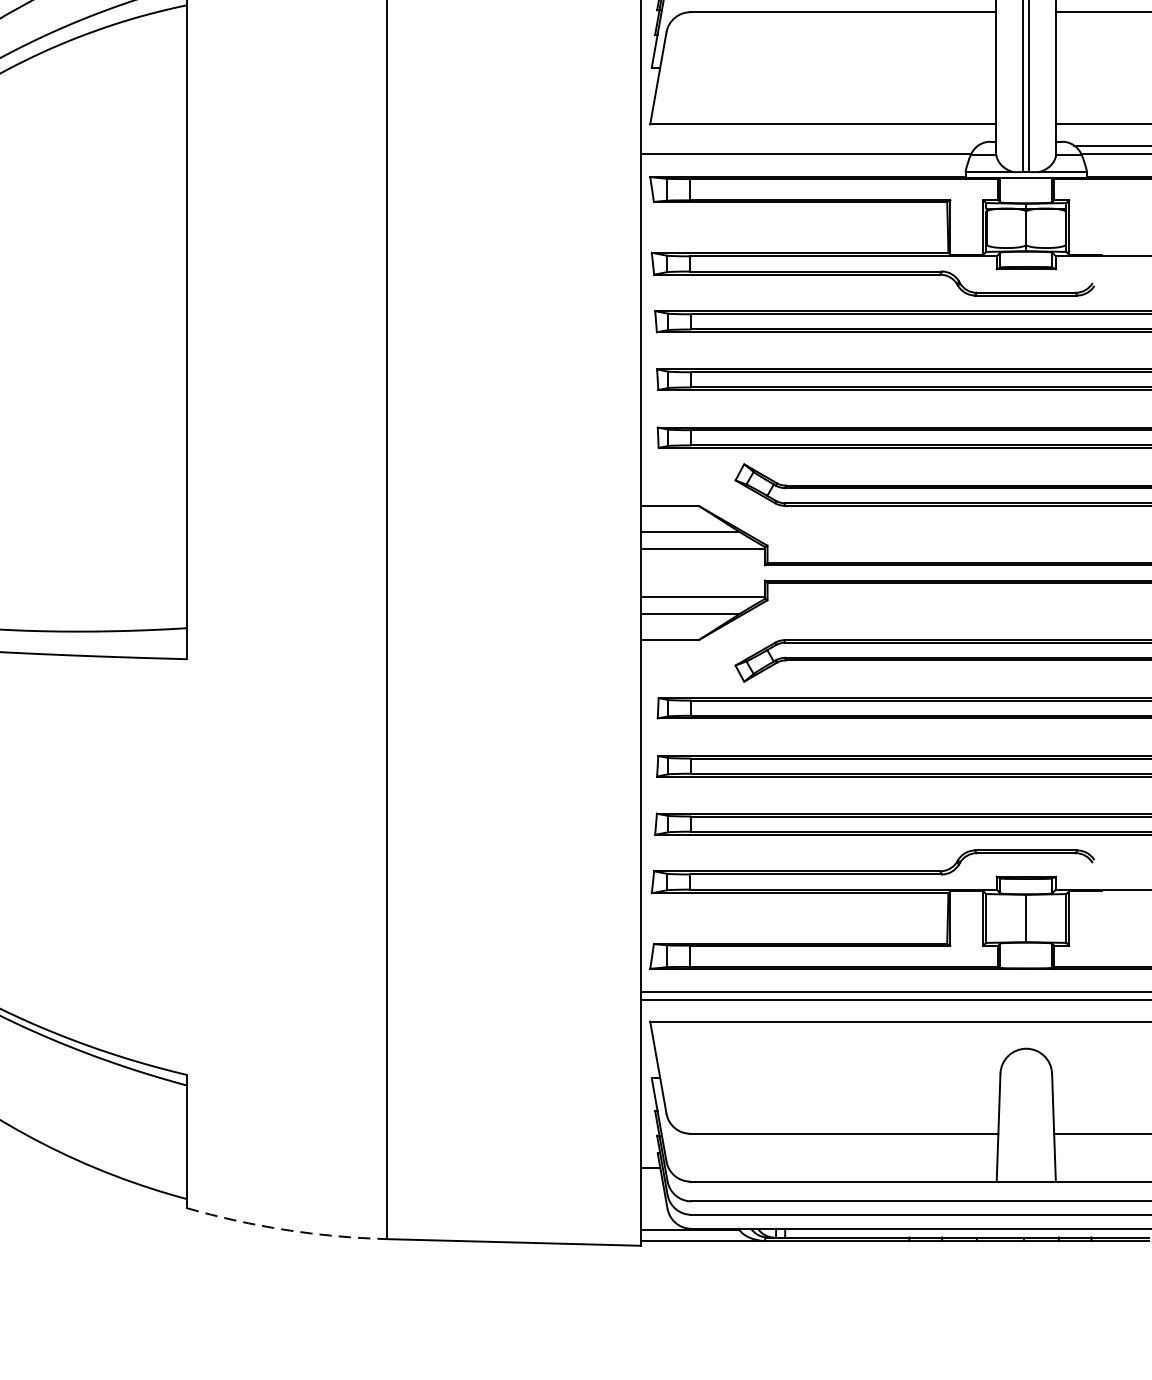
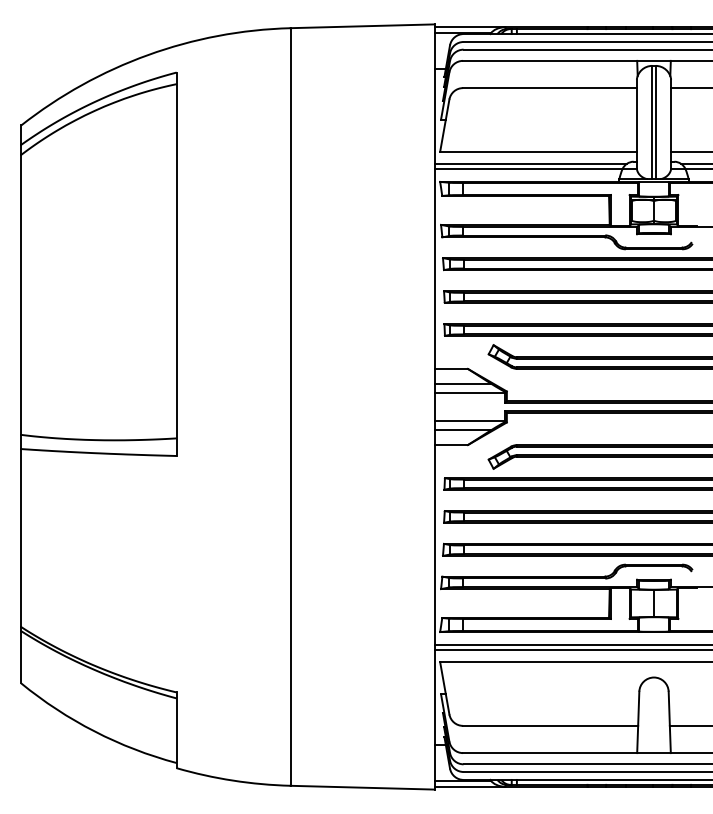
line: (809, 144) -> (530, 163), added
arc: (286, 1229) -> (233, 780), dashed -> solid

